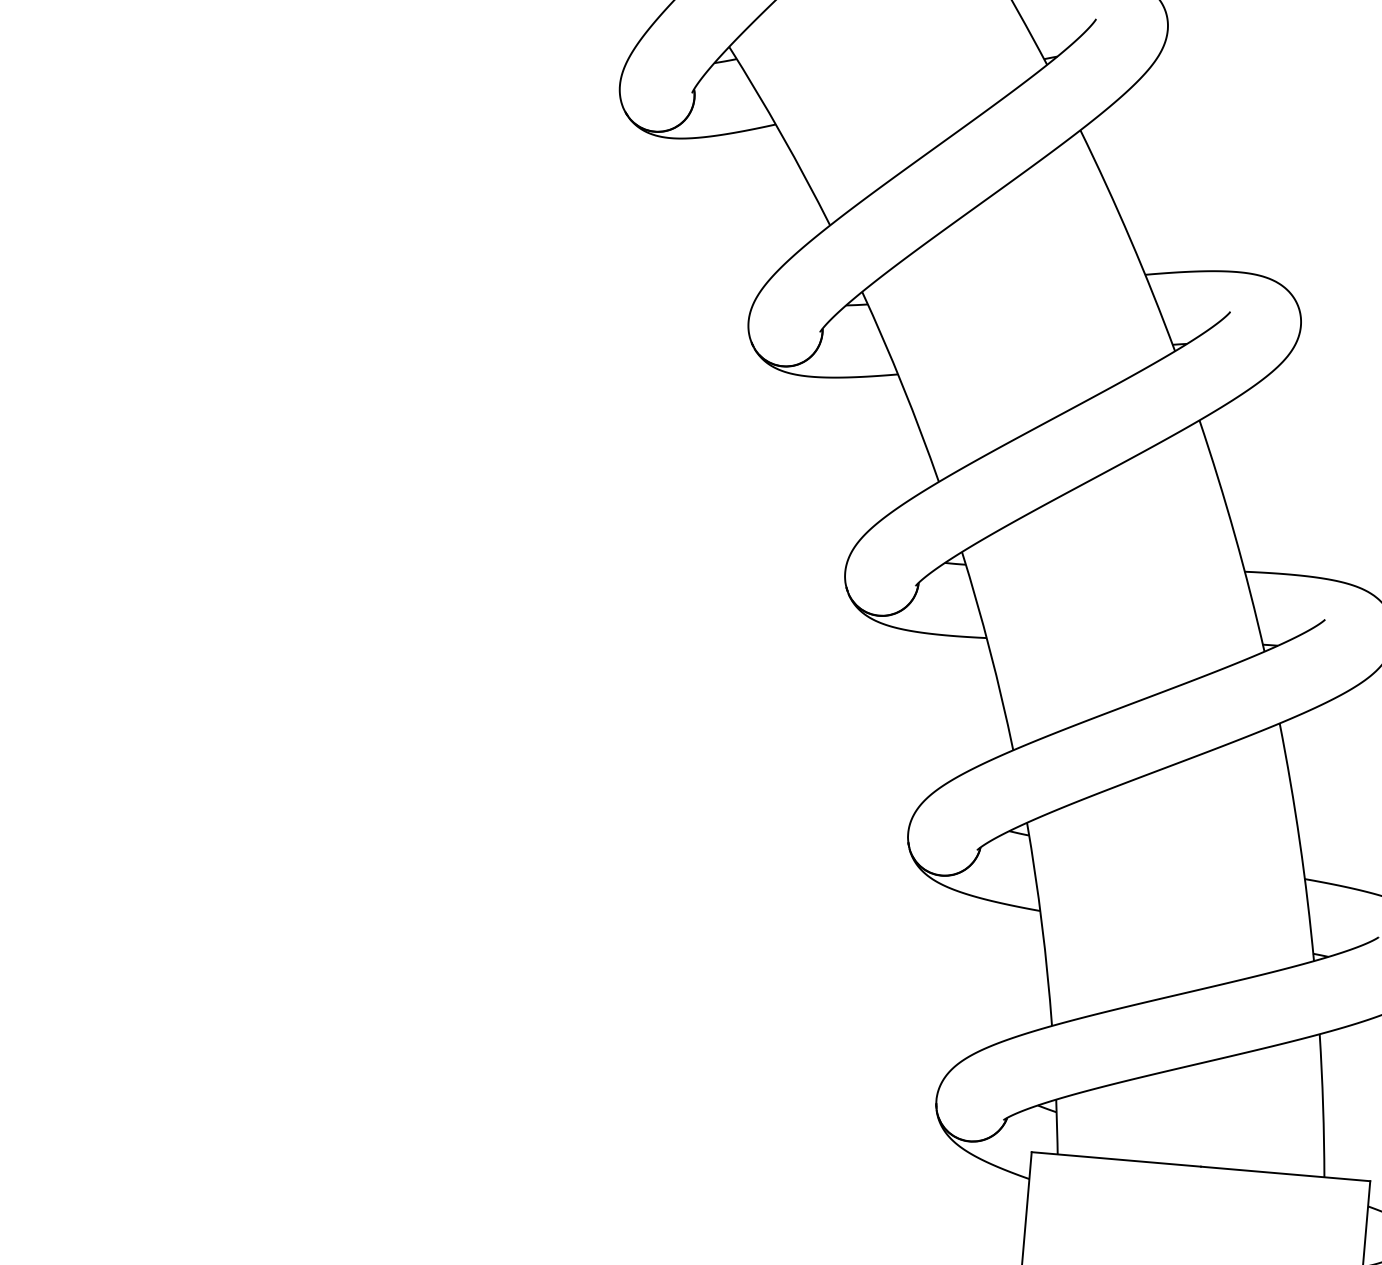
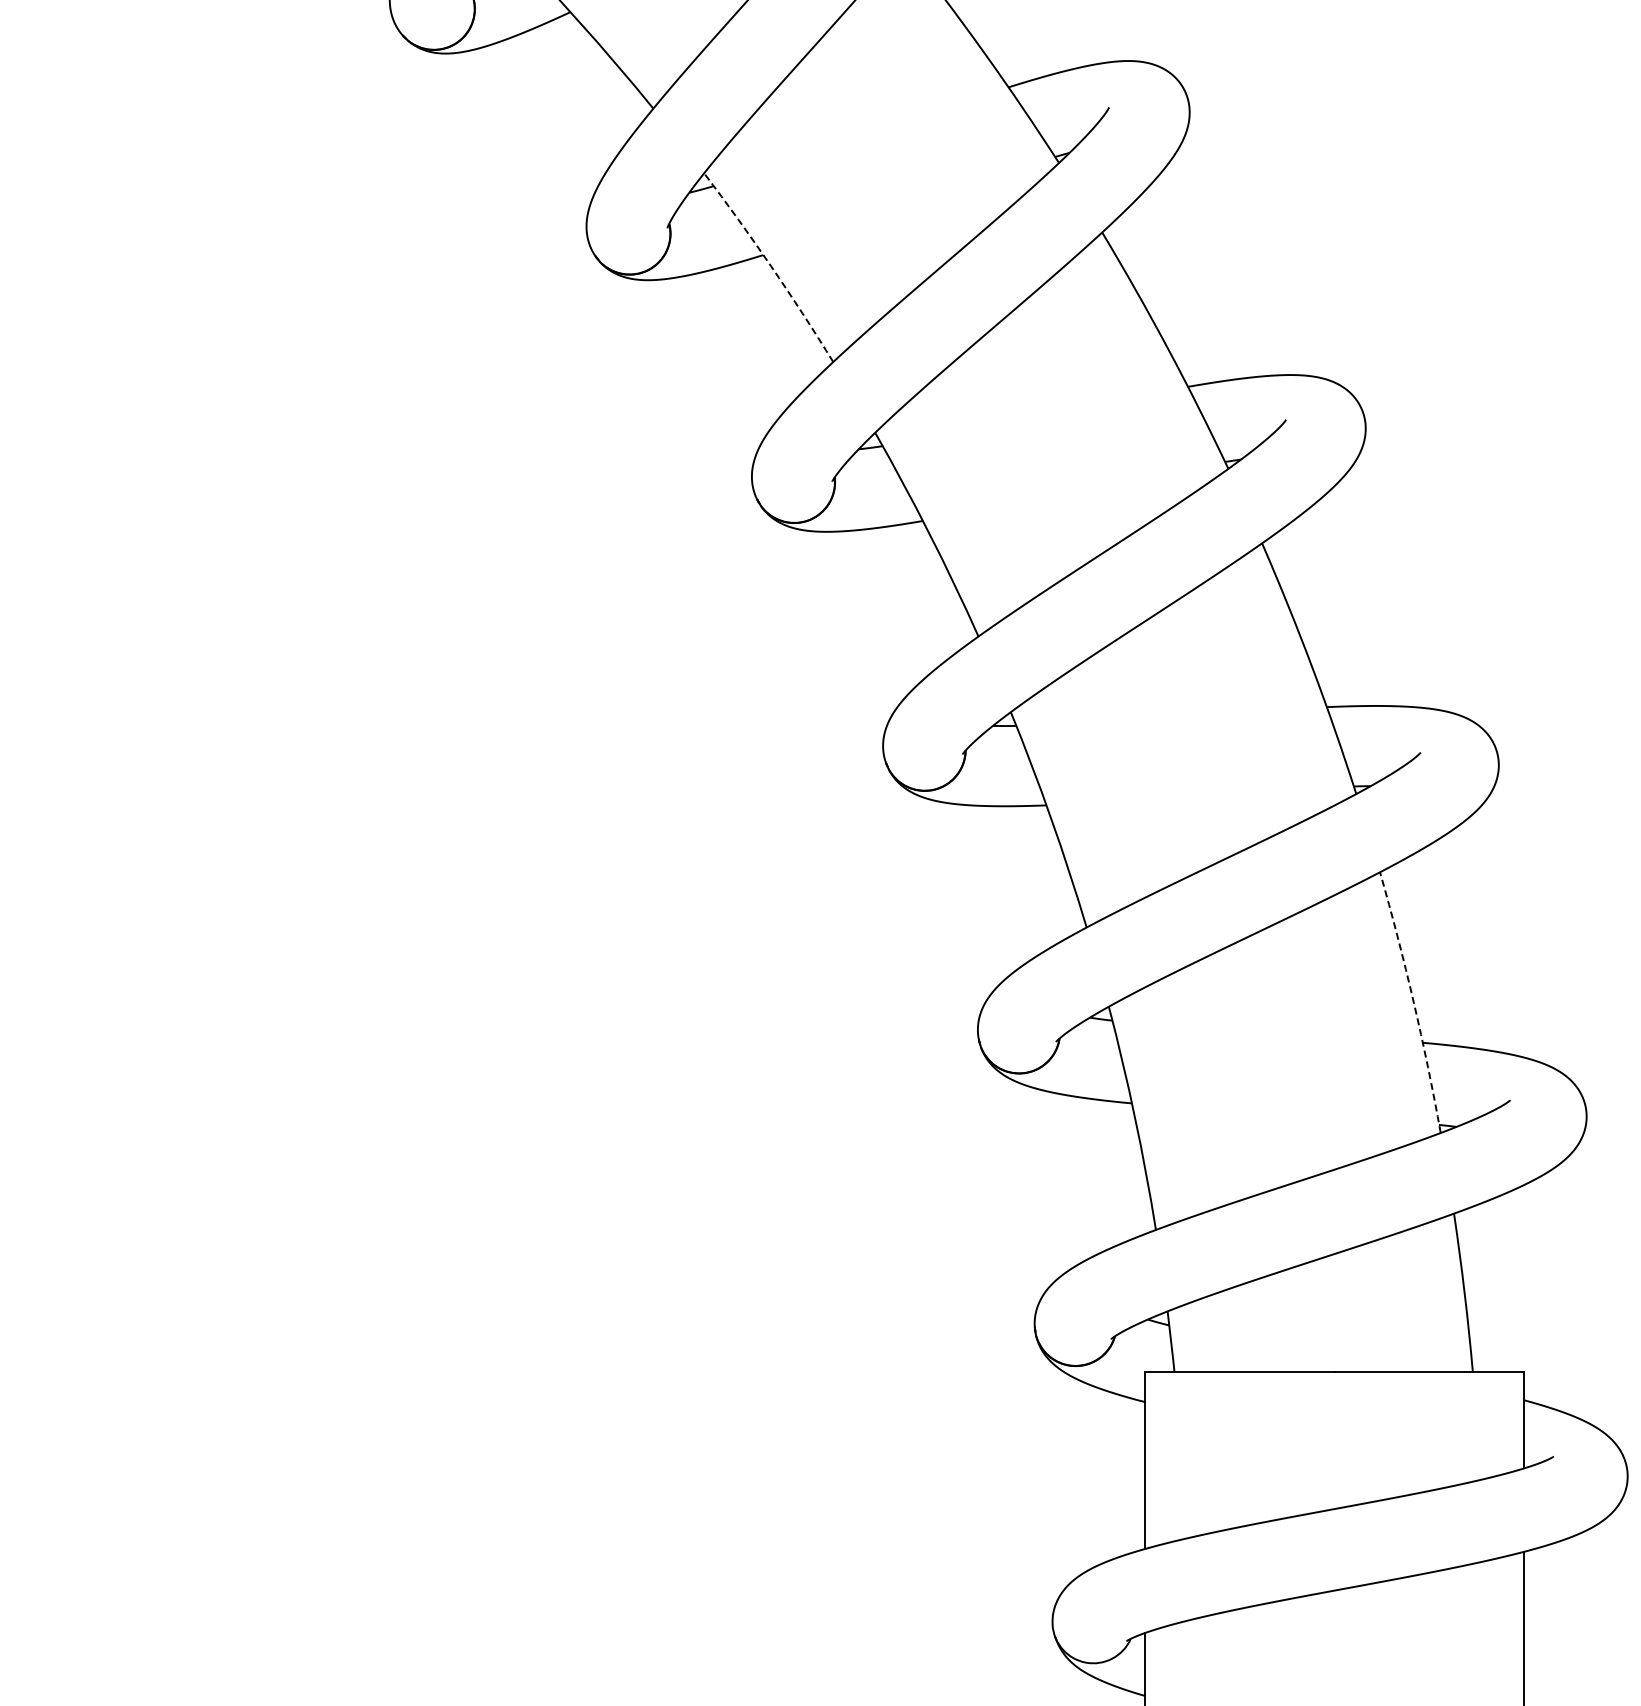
arc: (782, 135) -> (771, 266), solid -> dashed
arc: (1299, 841) -> (1413, 1001), solid -> dashed

